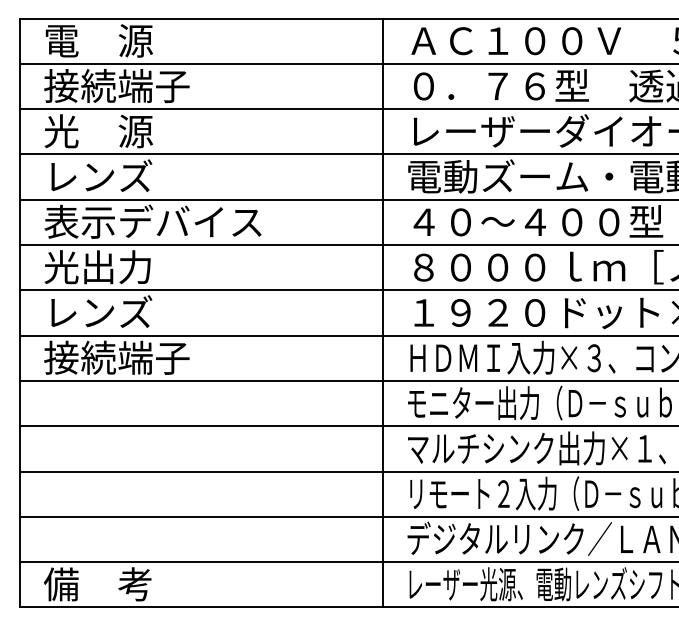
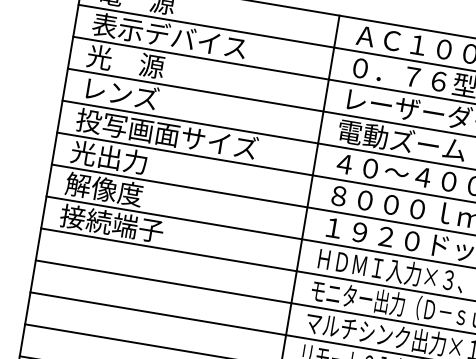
text: (152, 85) -> (169, 35), 接続端子 -> 表示デバイス
text: (172, 221) -> (167, 133), 表示デバイス -> 投写画面サイズ
text: (98, 312) -> (104, 189), レンズ -> 解像度

